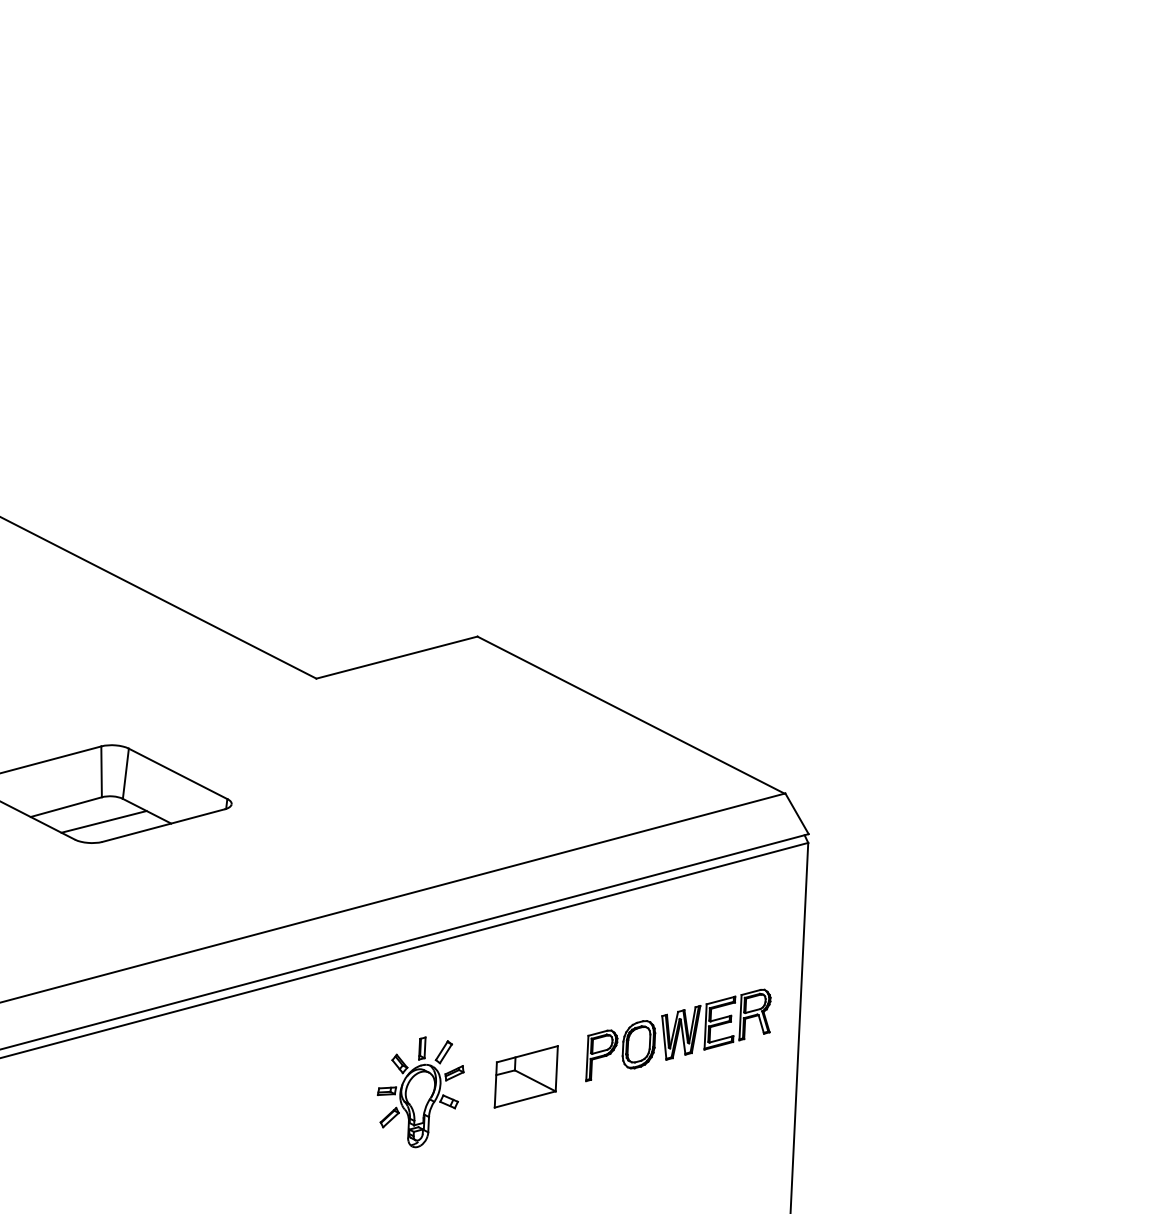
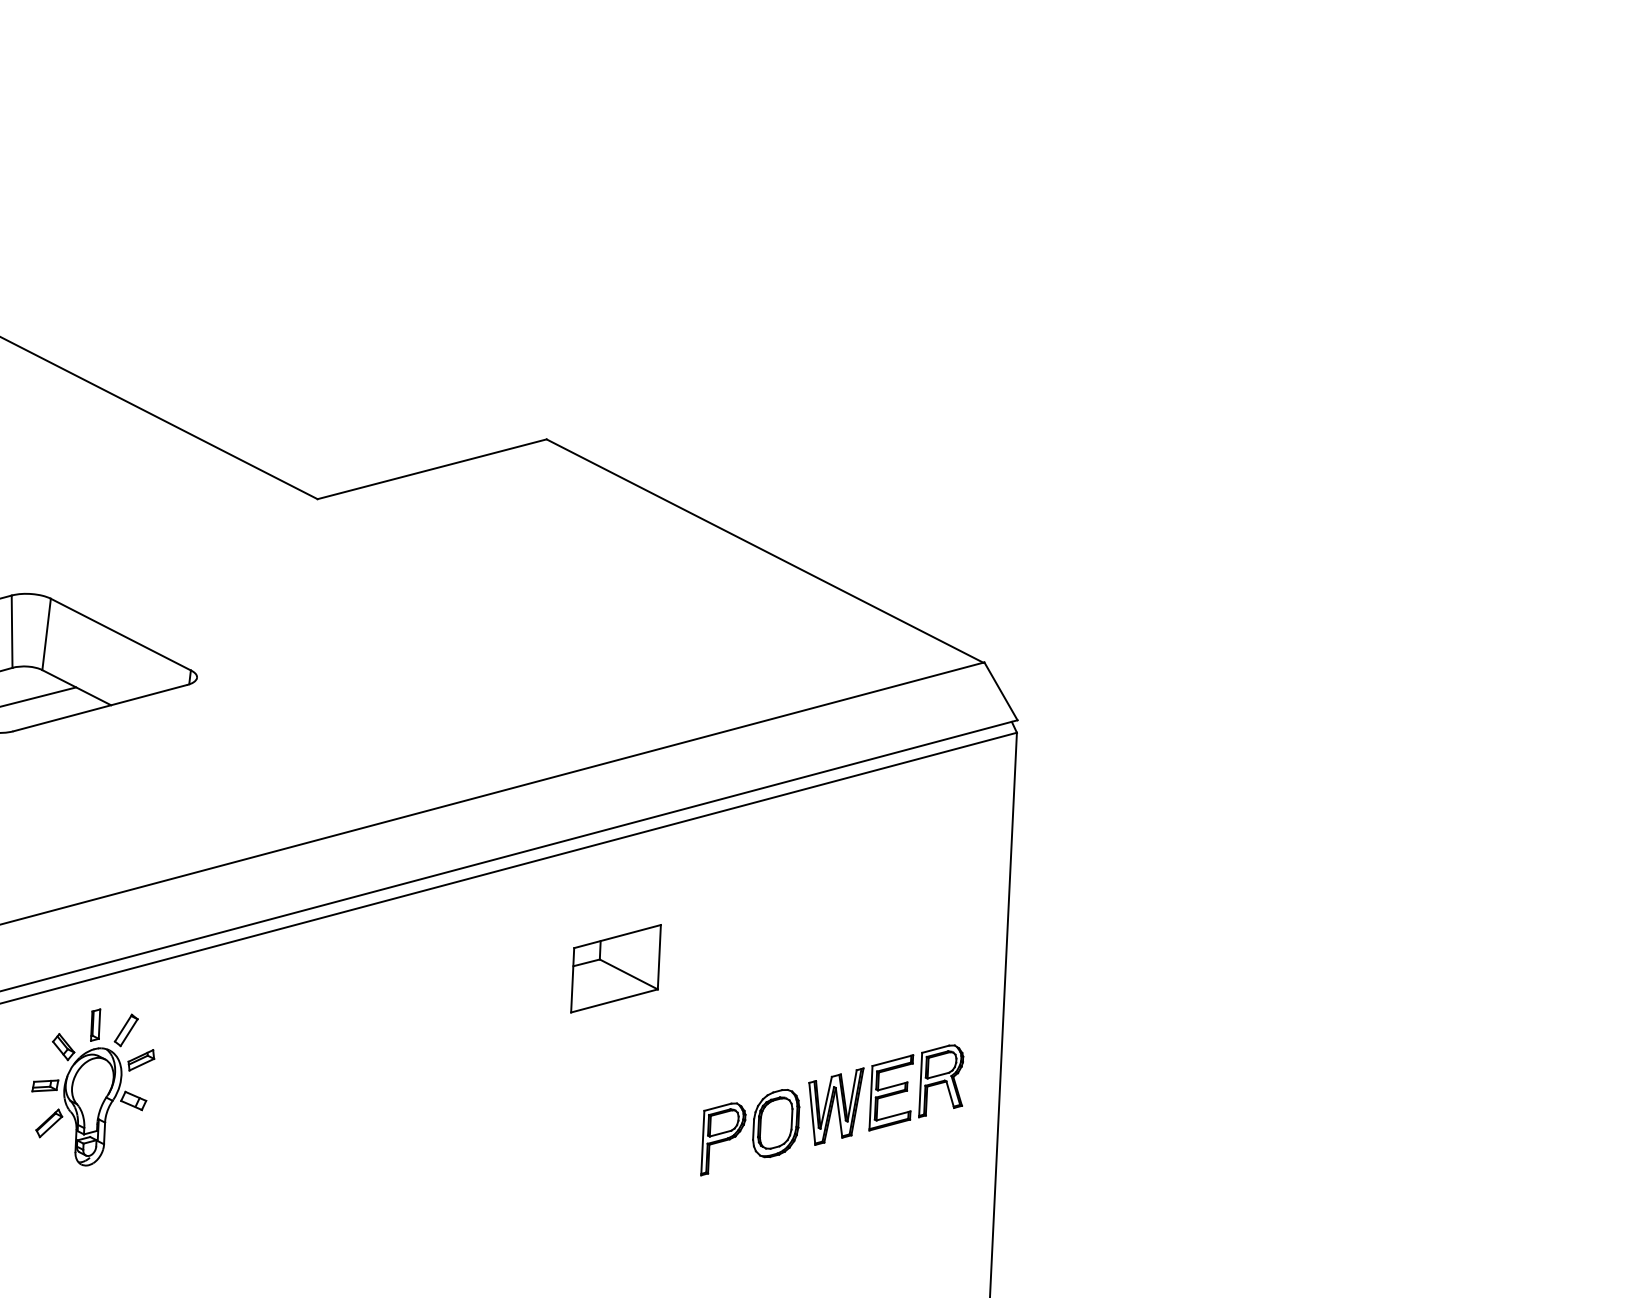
part: (678, 1035) -> (832, 1110), moved
part: (525, 1076) -> (614, 968), moved
part: (420, 1092) -> (92, 1087), moved

